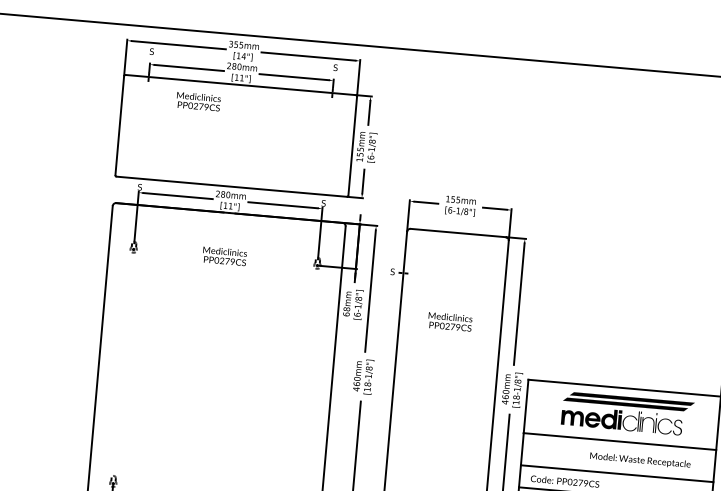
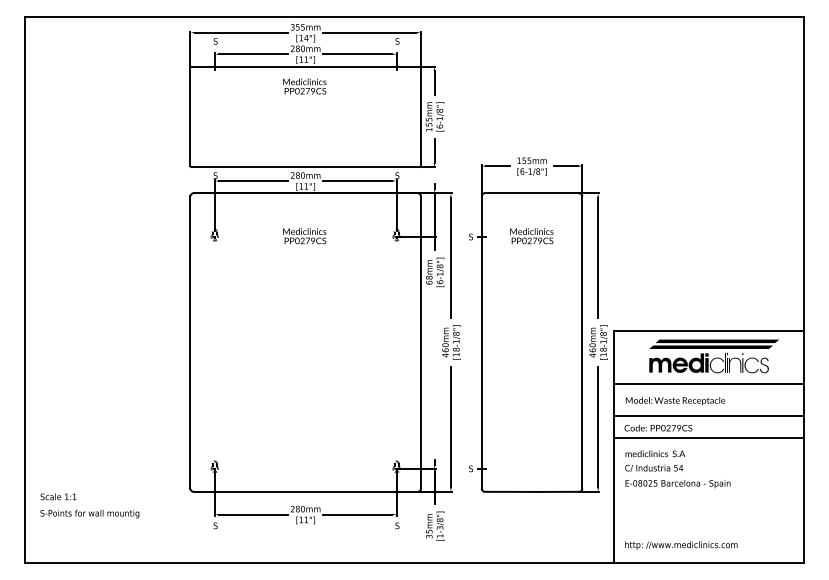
text: (198, 101) -> (304, 86), moved
text: (449, 322) -> (531, 236), moved
text: (640, 461) -> (675, 401), moved

